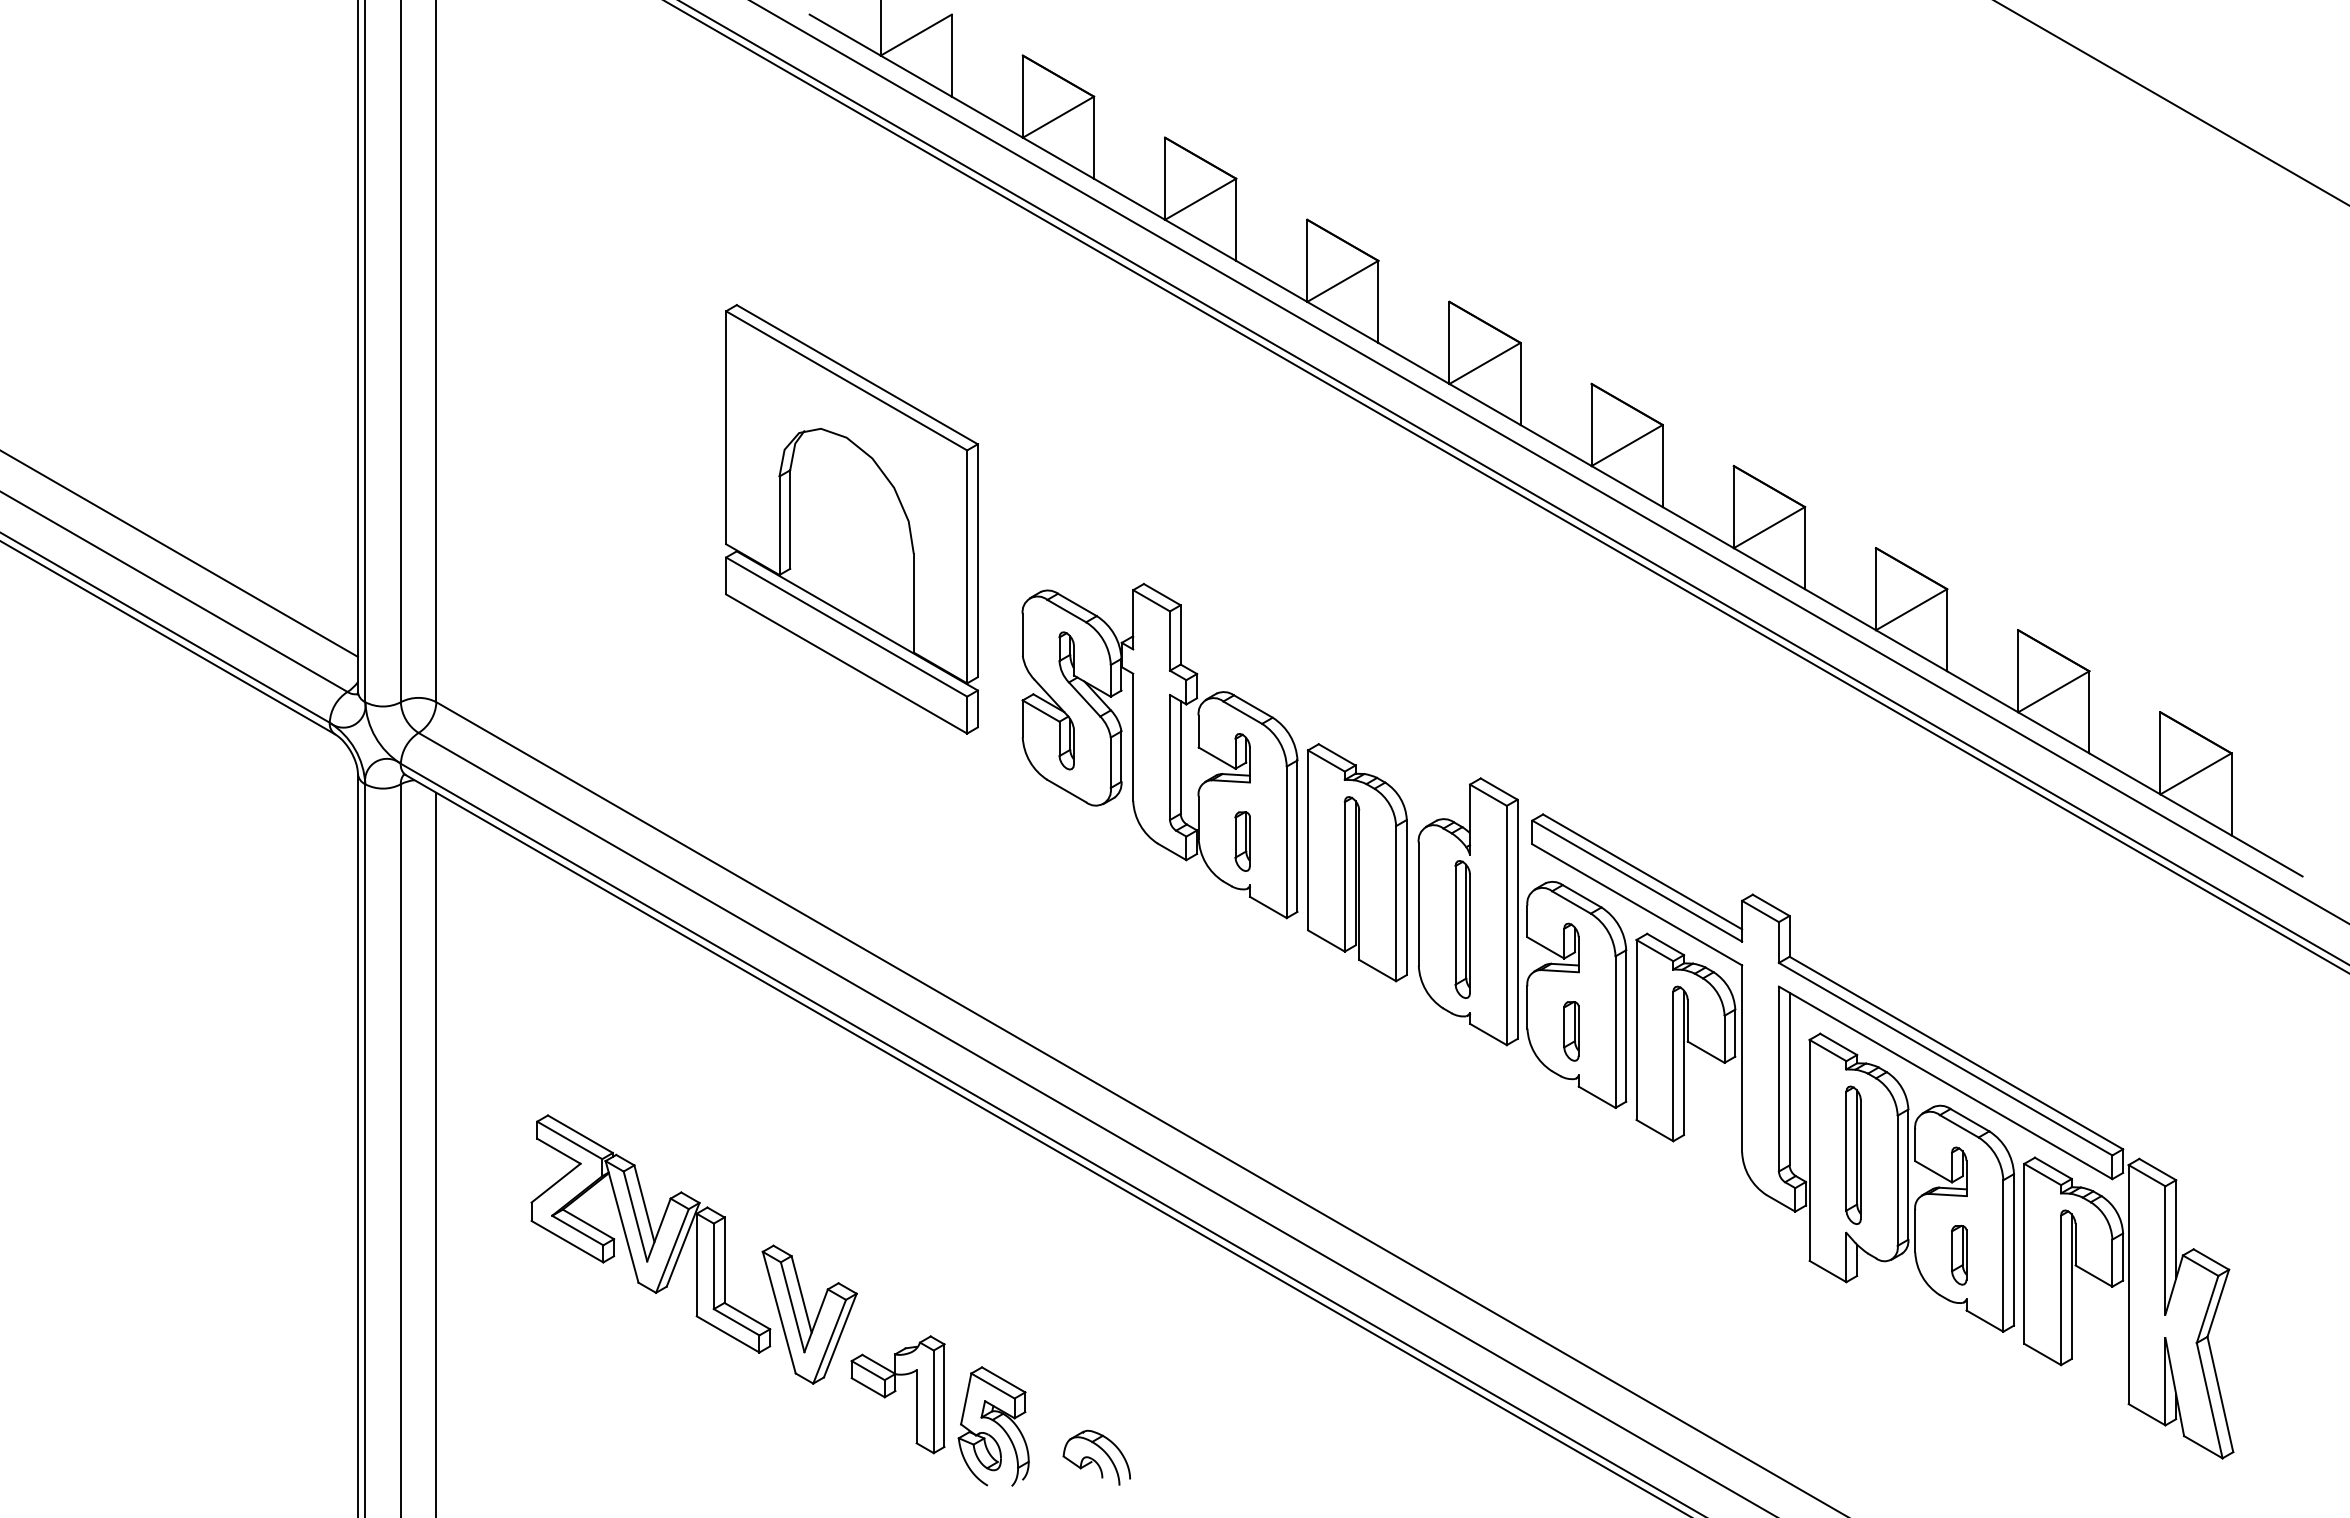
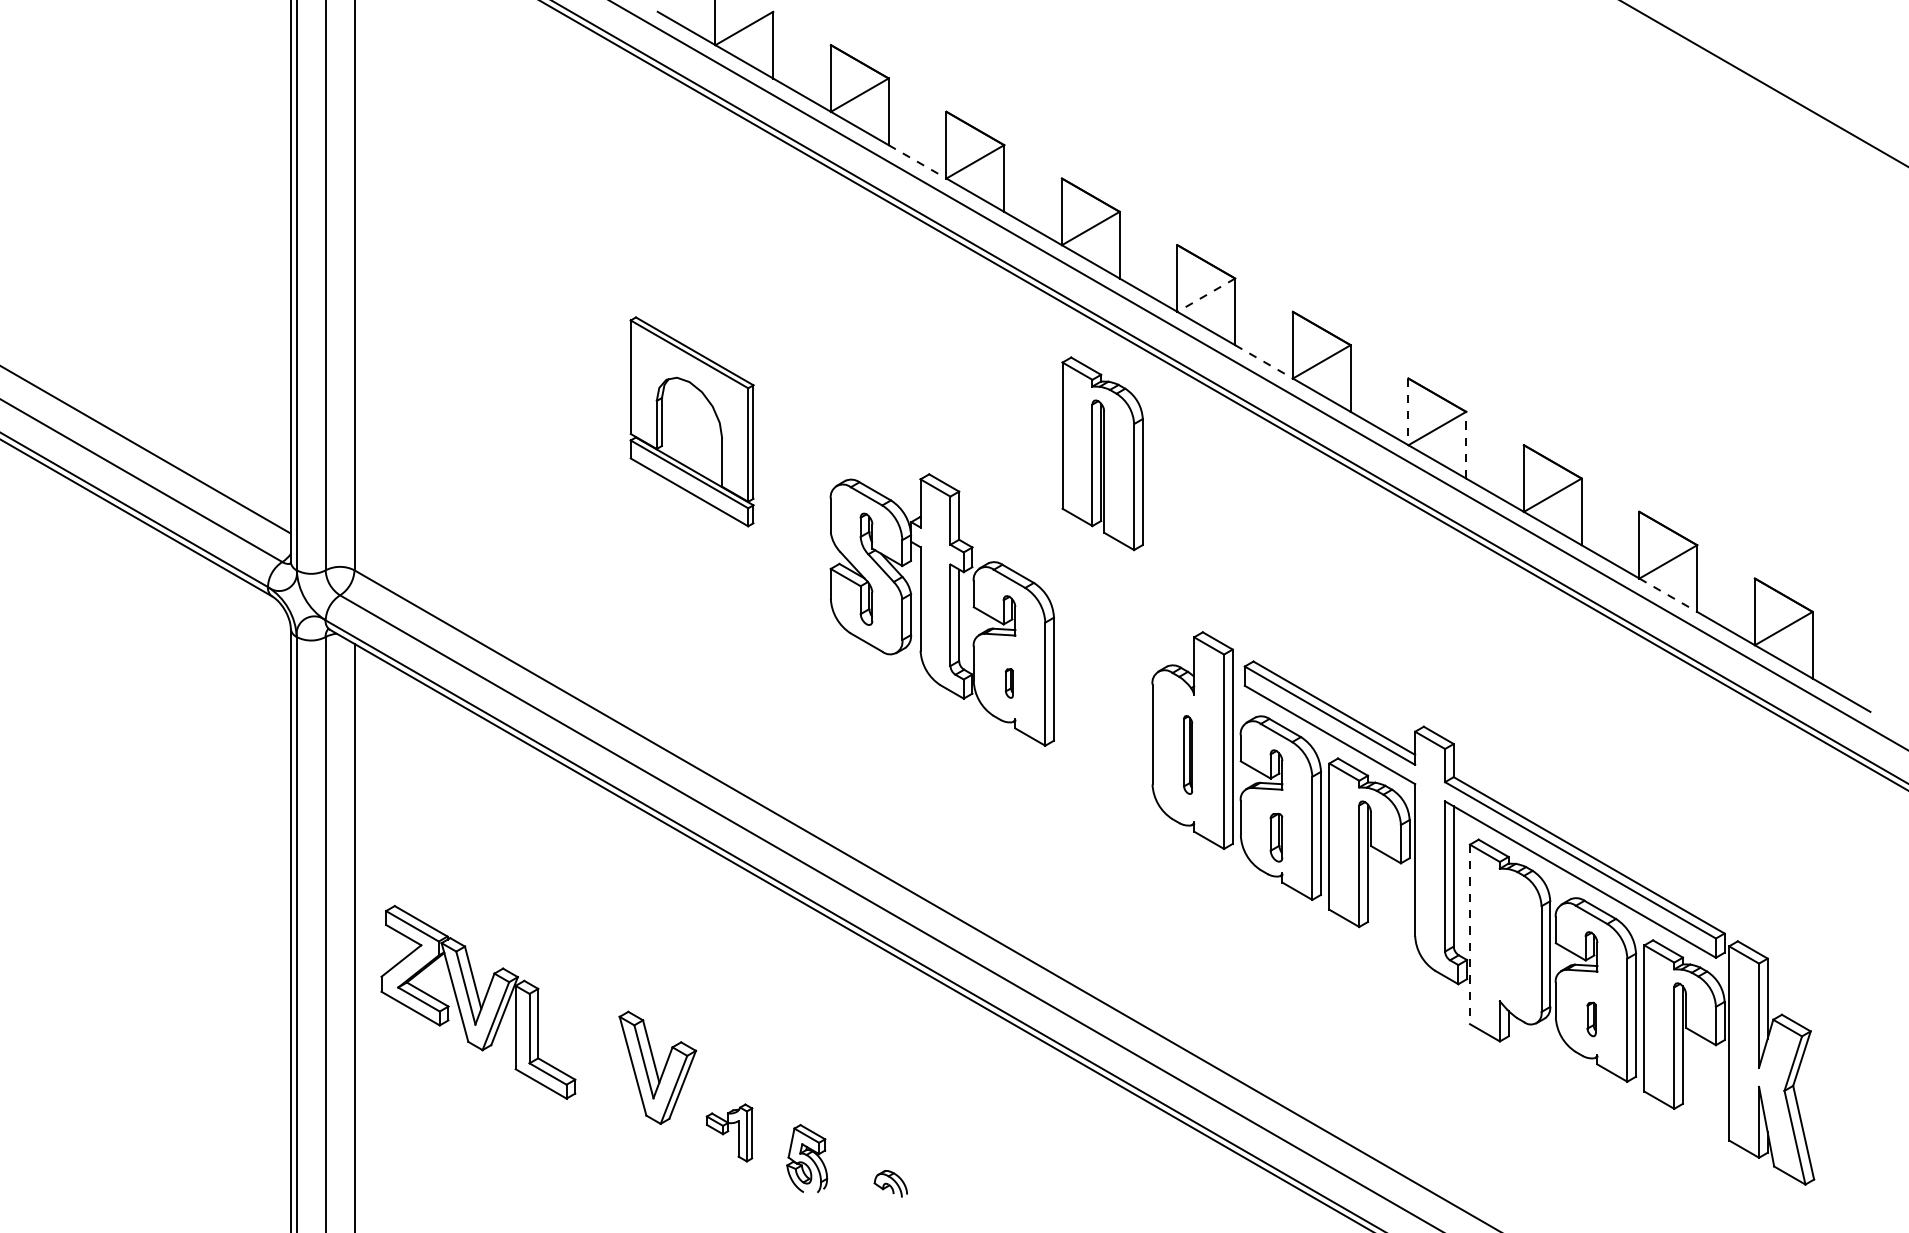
line: (1130, 199) -> (918, 162), solid -> dashed
line: (1484, 363) -> (1205, 295), solid -> dashed
line: (1556, 445) -> (1264, 361), solid -> dashed
line: (1733, 507) -> (1408, 412), solid -> dashed
part: (851, 519) -> (691, 421), size x0.6
line: (1804, 547) -> (1465, 444), solid -> dashed
line: (2054, 733) -> (1668, 595), solid -> dashed
part: (1242, 841) -> (1009, 683), size x0.6
part: (1356, 862) -> (1101, 453), moved
part: (1462, 929) -> (1188, 754), size x0.7
line: (1809, 1150) -> (1469, 934), solid -> dashed
part: (1853, 1154) -> (1505, 937), removed
part: (650, 1233) -> (478, 1001), moved
part: (1959, 1254) -> (1591, 1018), size x0.7
part: (897, 1394) -> (729, 1132), size x0.6
part: (993, 1426) -> (807, 1158), size x0.7
part: (1096, 1457) -> (890, 1183), size x0.6

